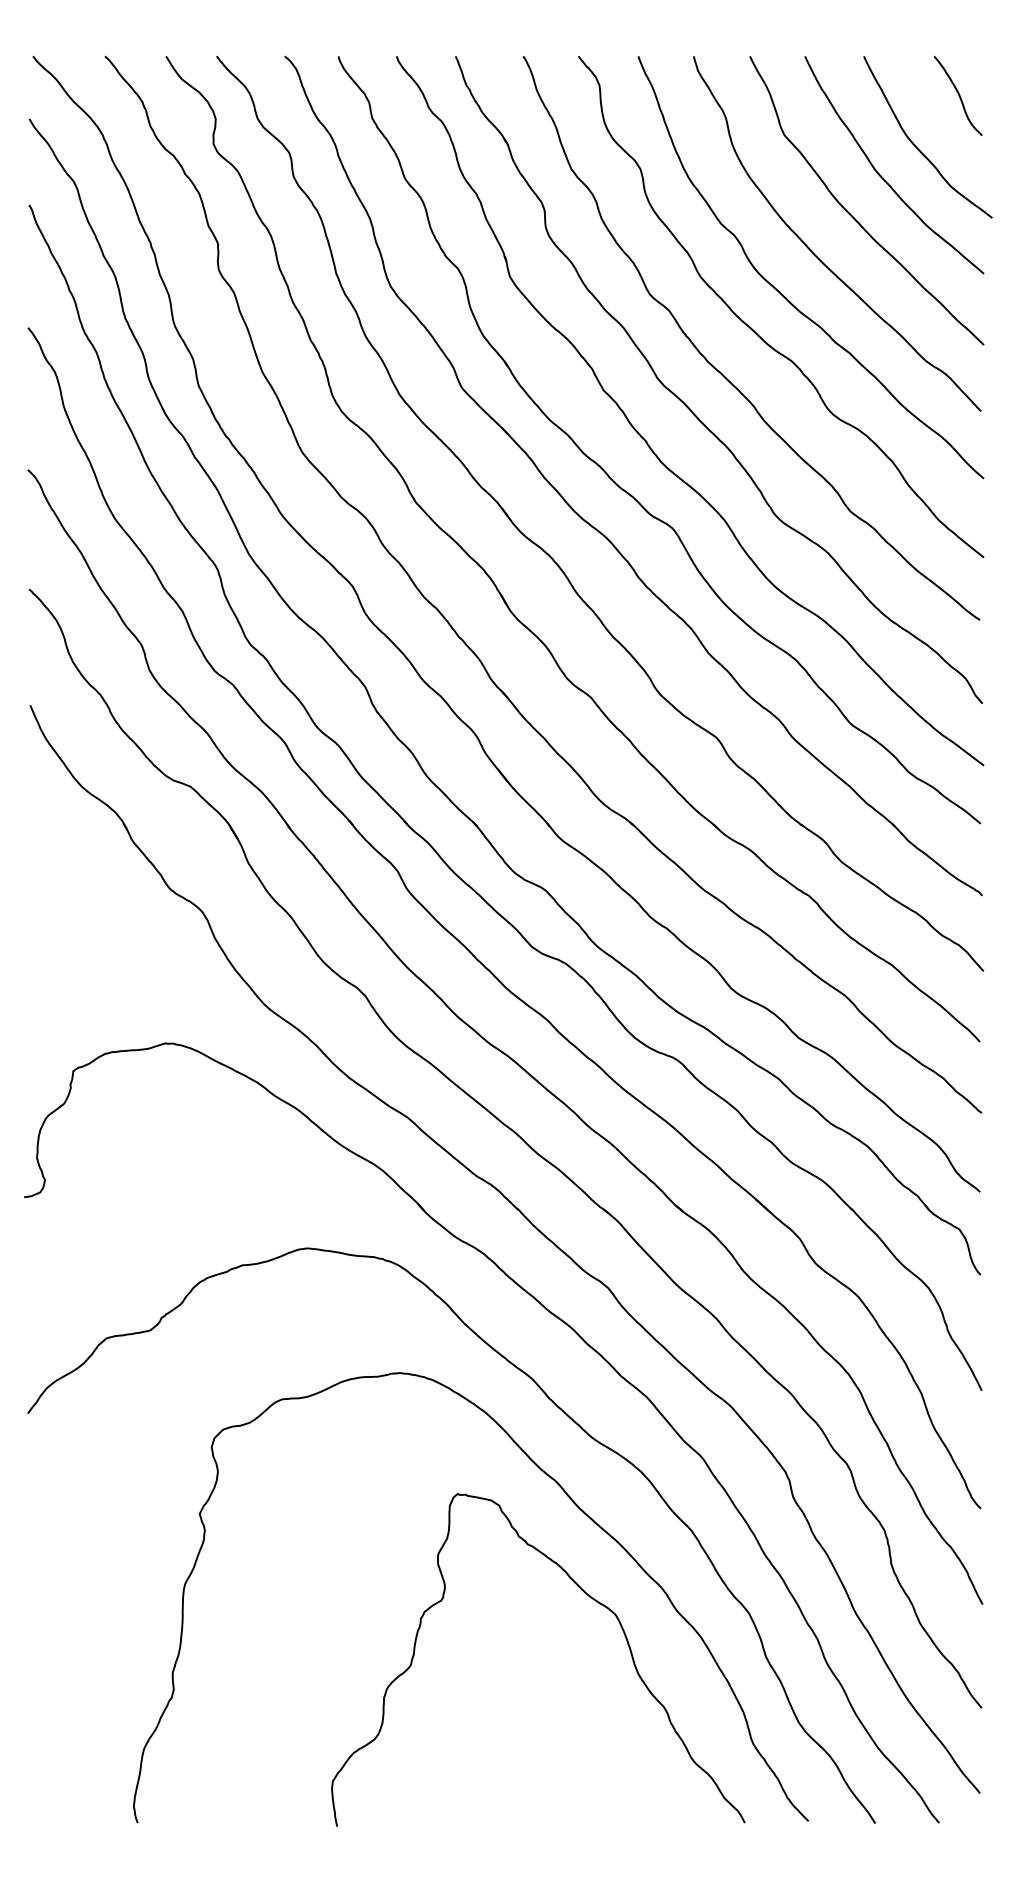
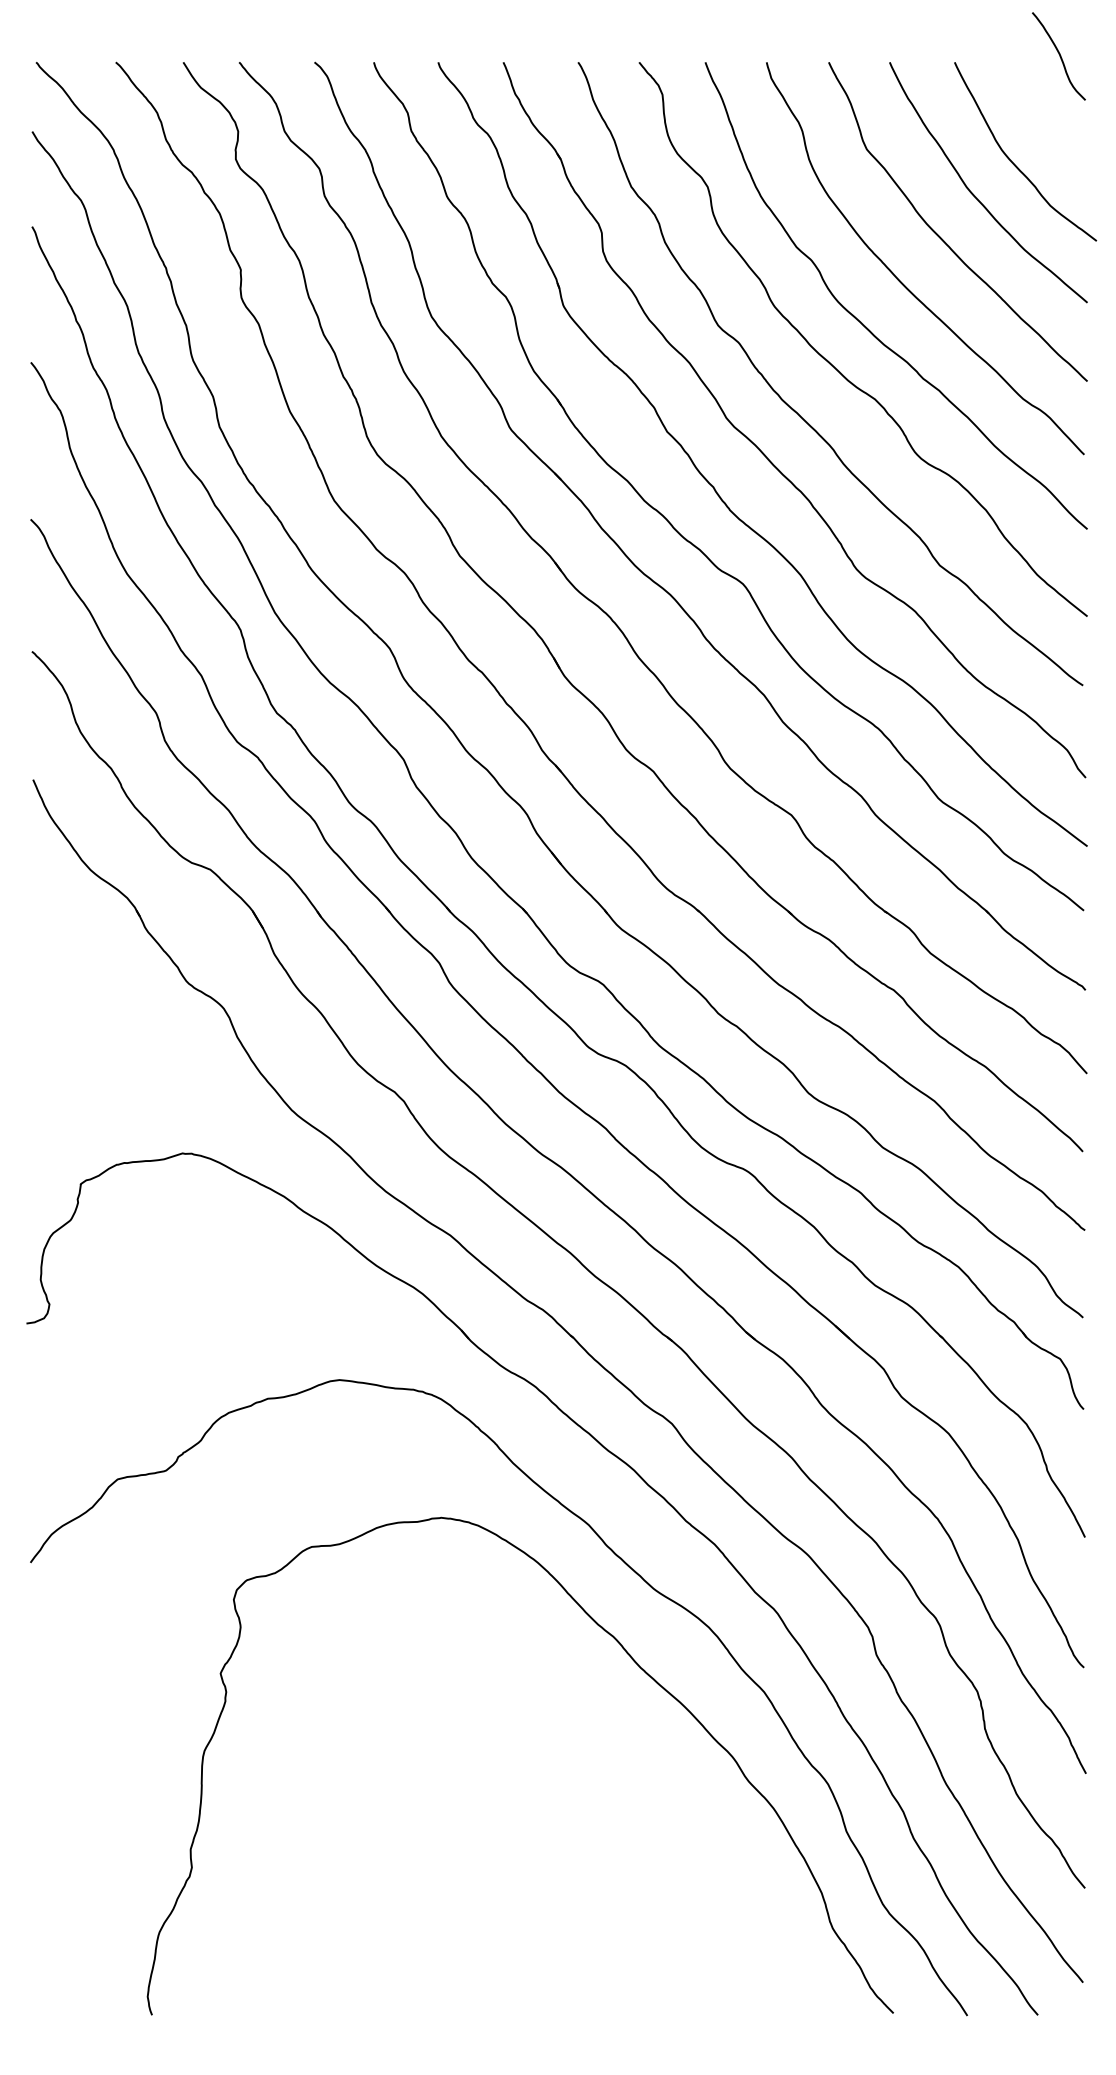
curve: (958, 95) -> (1059, 55), moved
curve: (590, 1598) -> (652, 1767), removed

